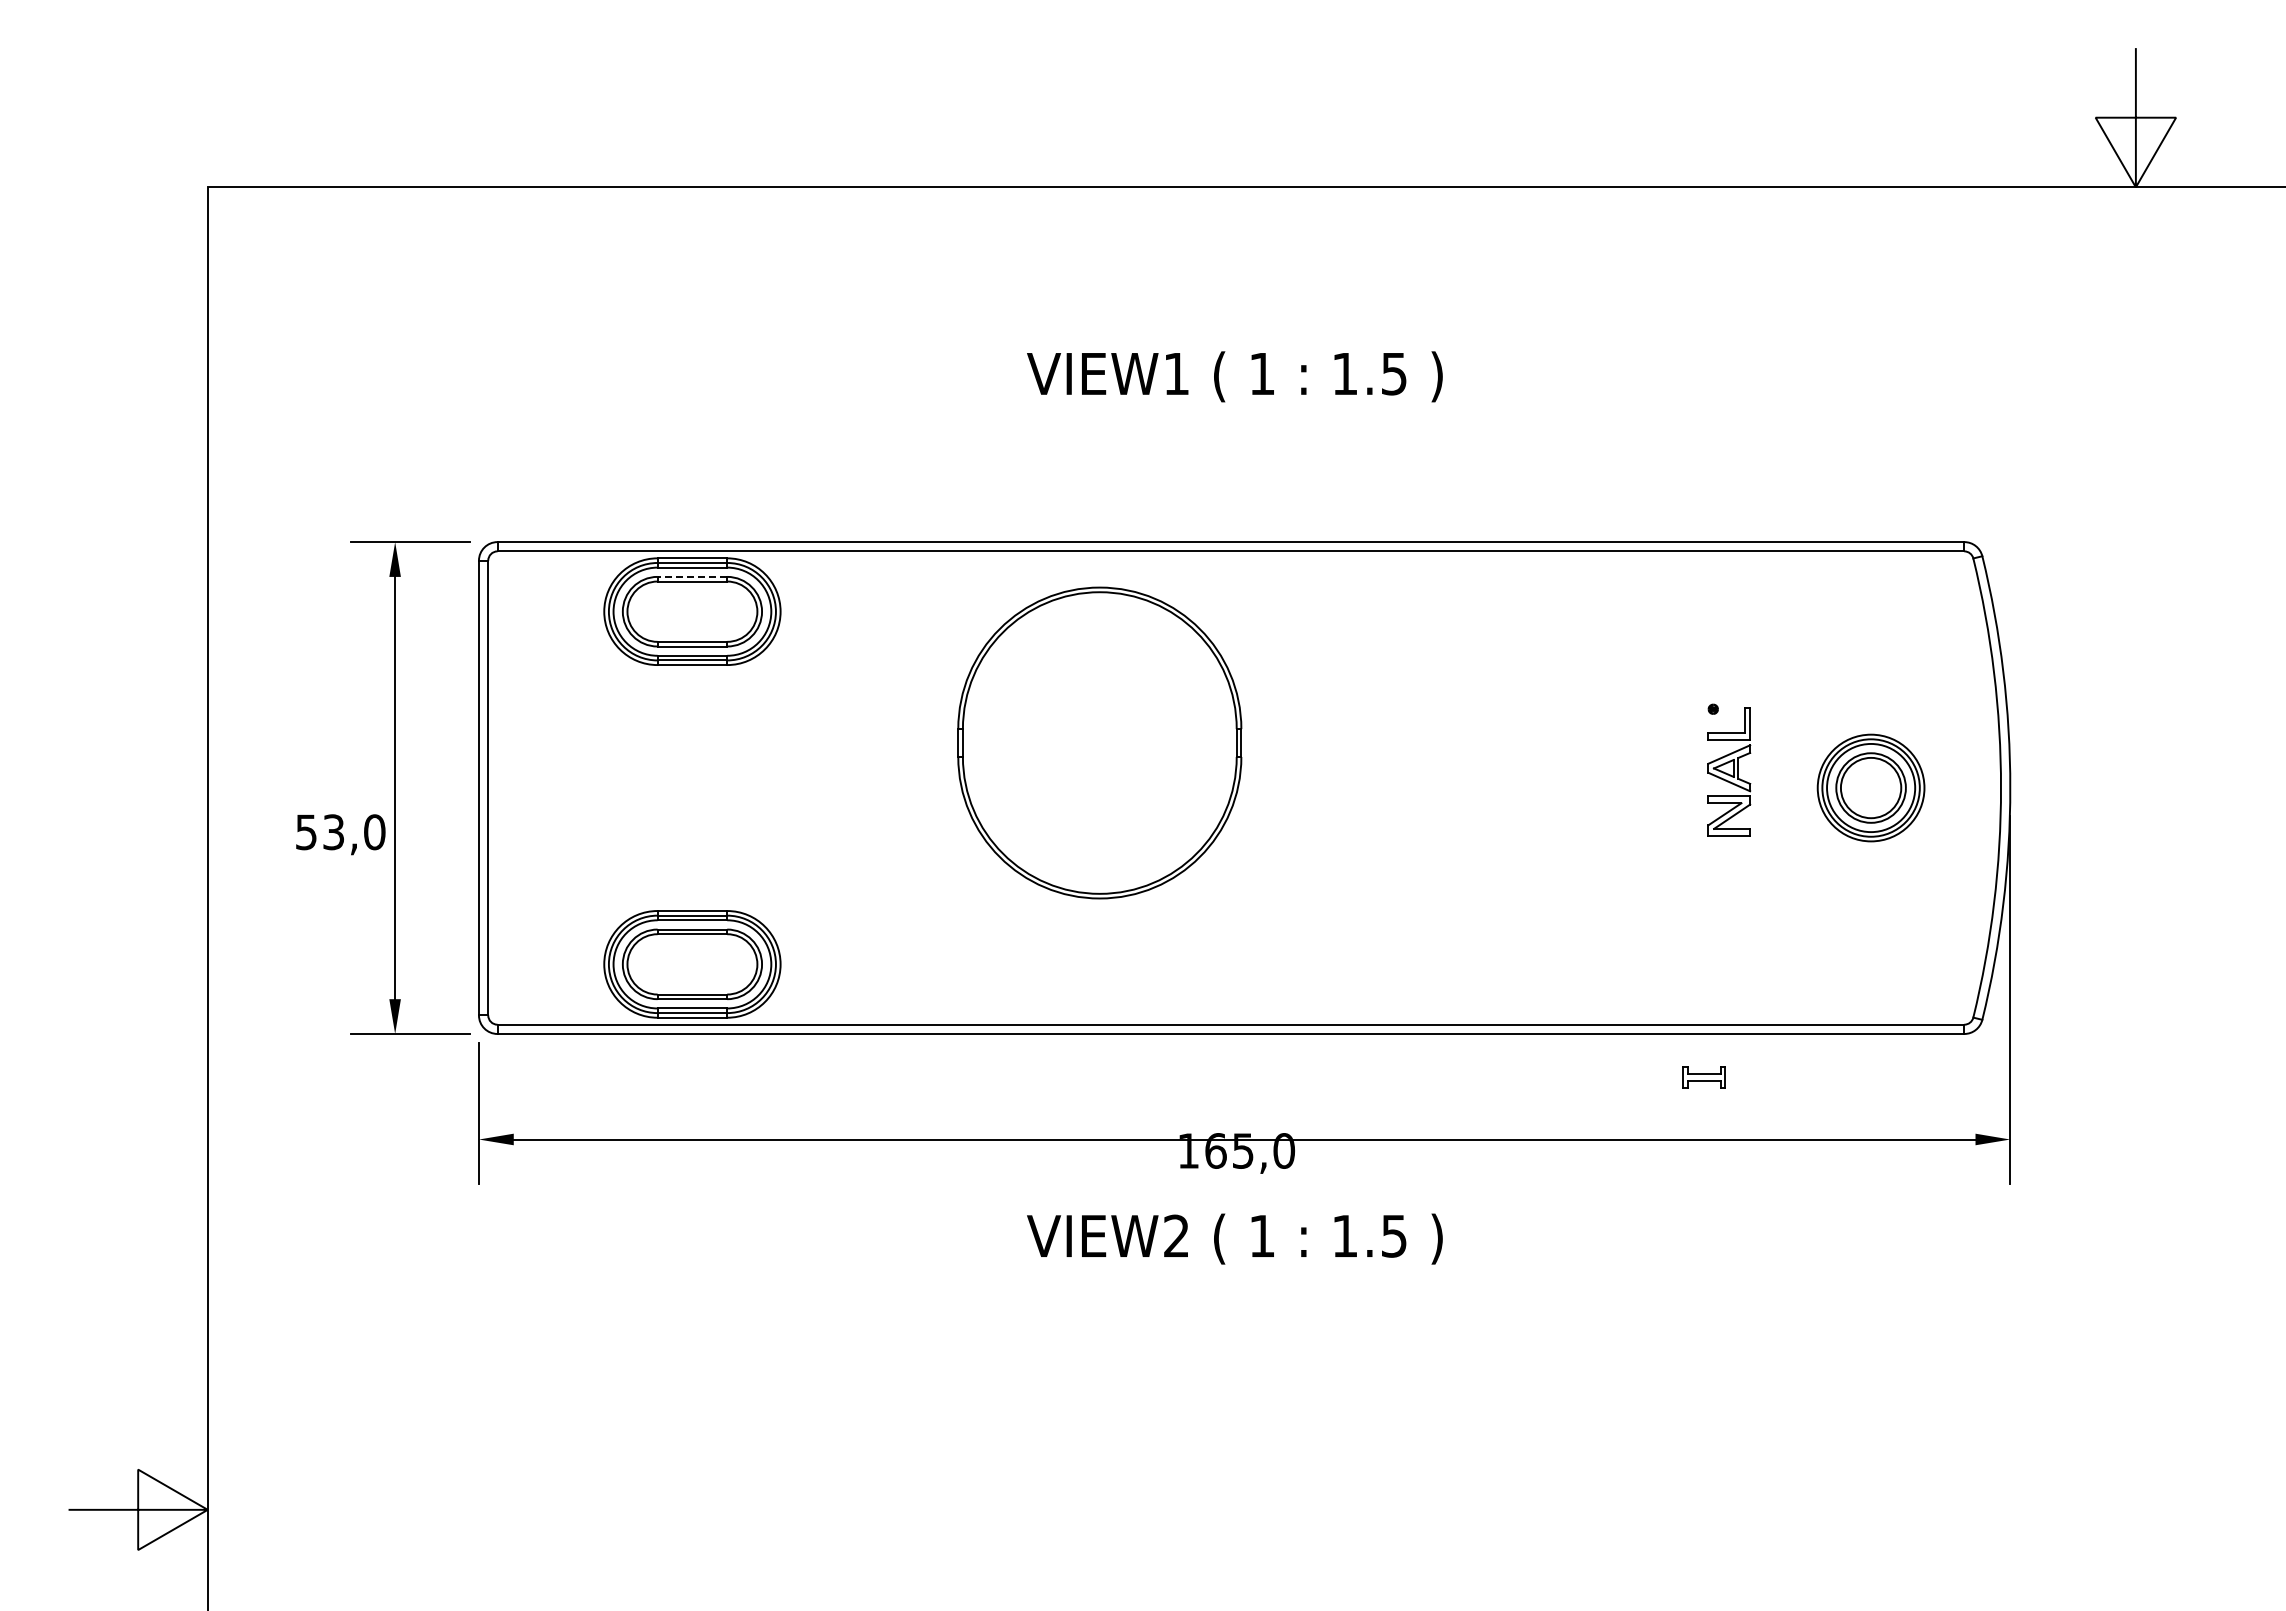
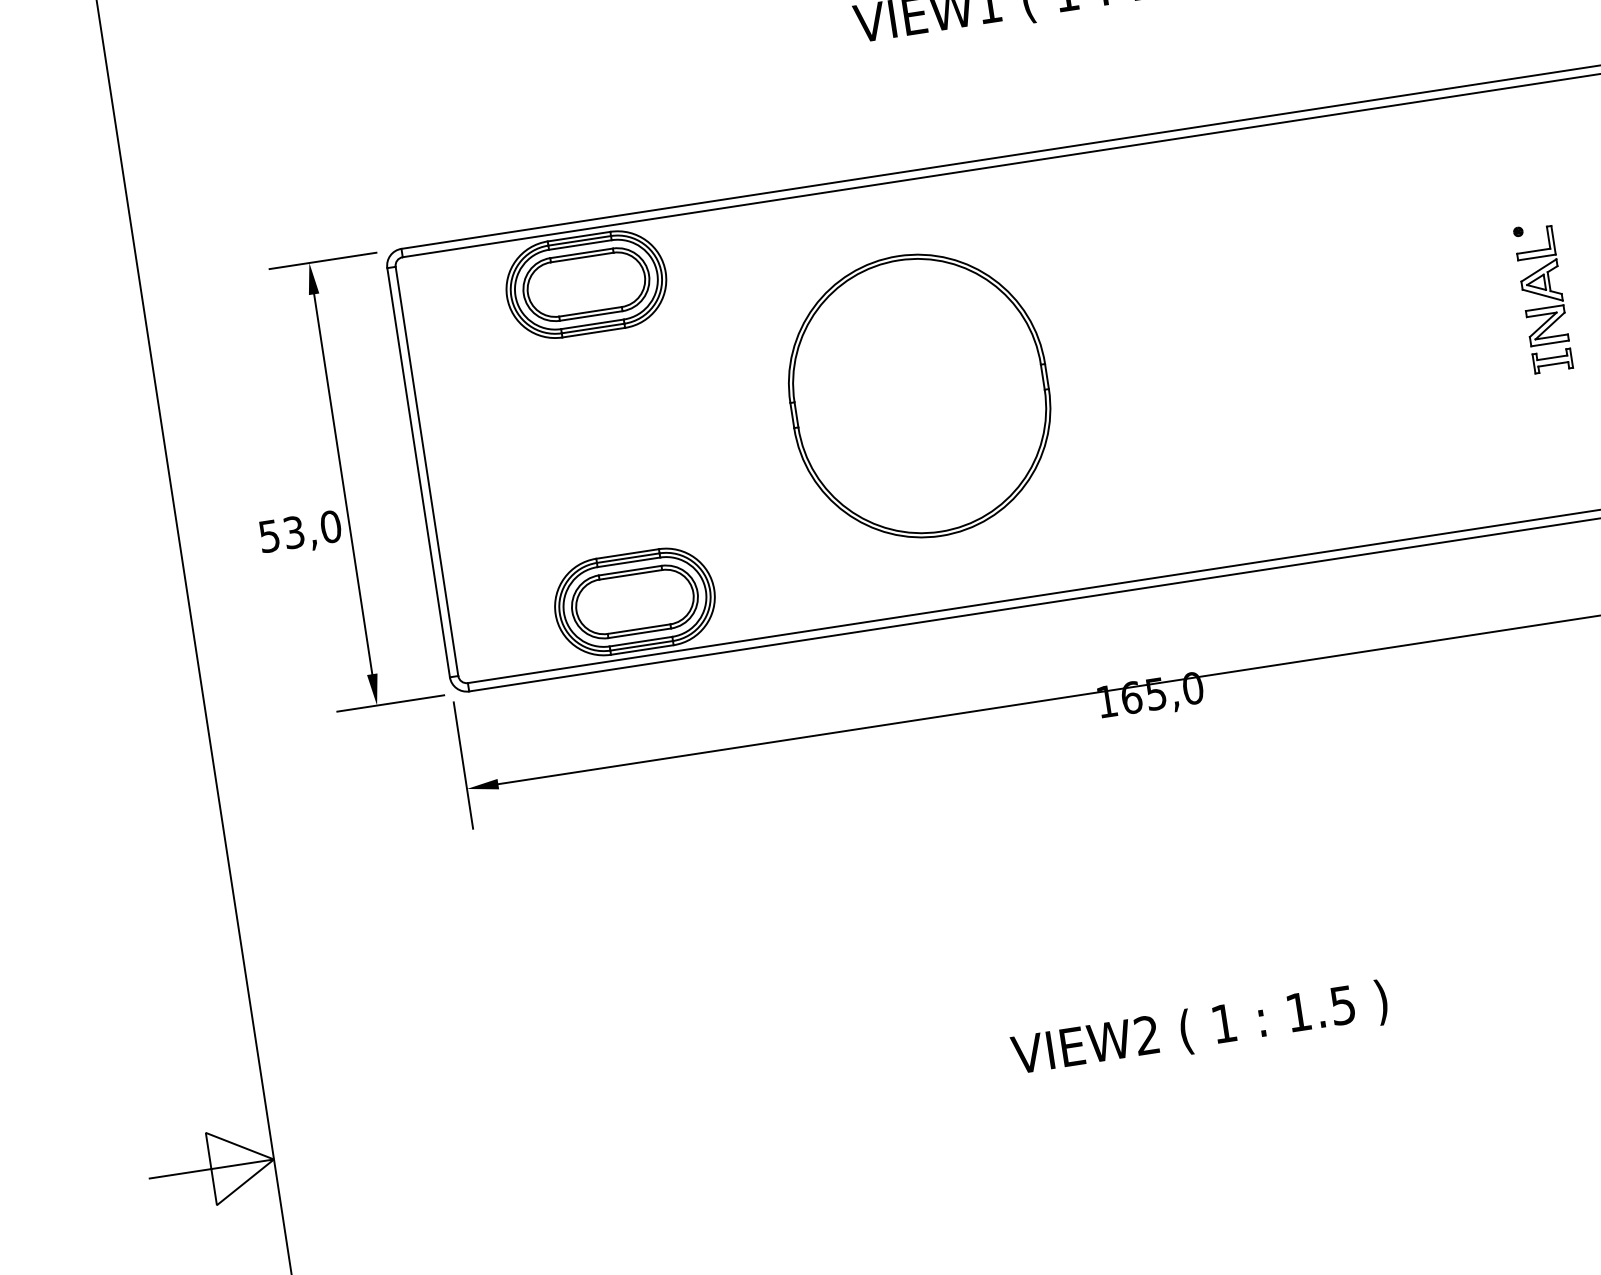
line: (692, 576) -> (581, 252), dashed -> solid
part: (1099, 742) -> (919, 395), moved
part: (1703, 1077) -> (1552, 361), moved
text: (1234, 1238) -> (1199, 1029), moved

